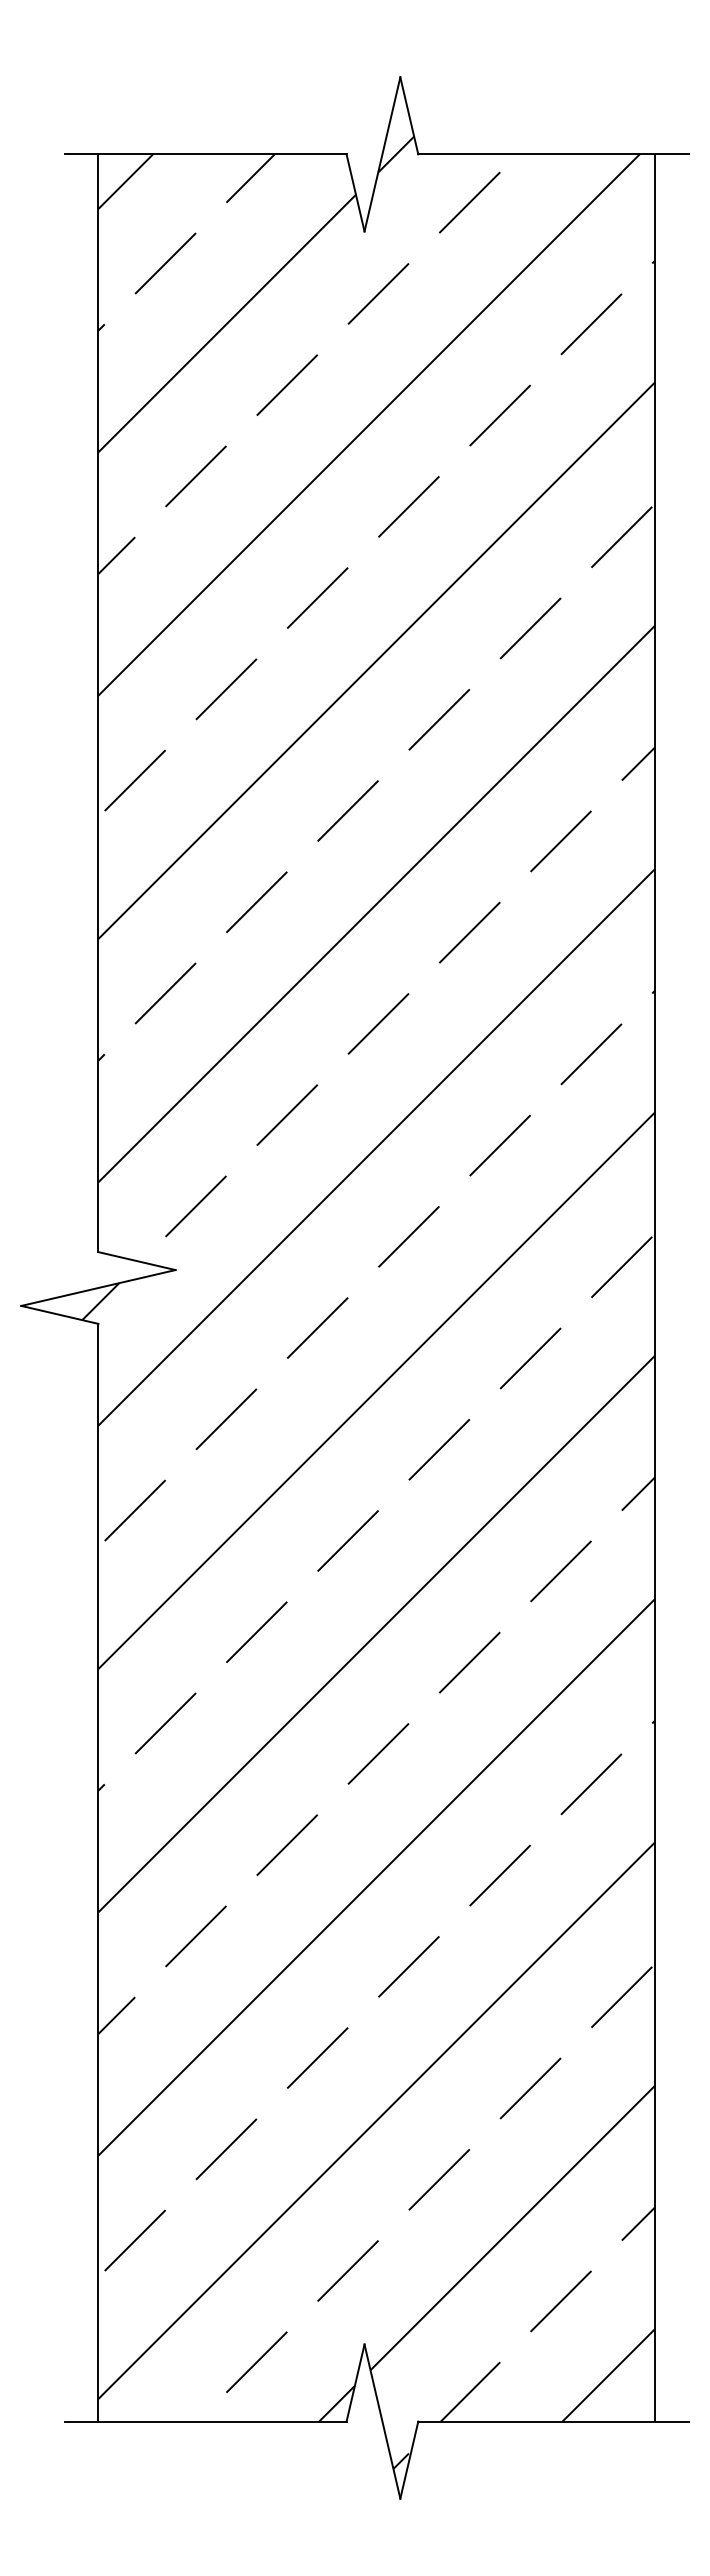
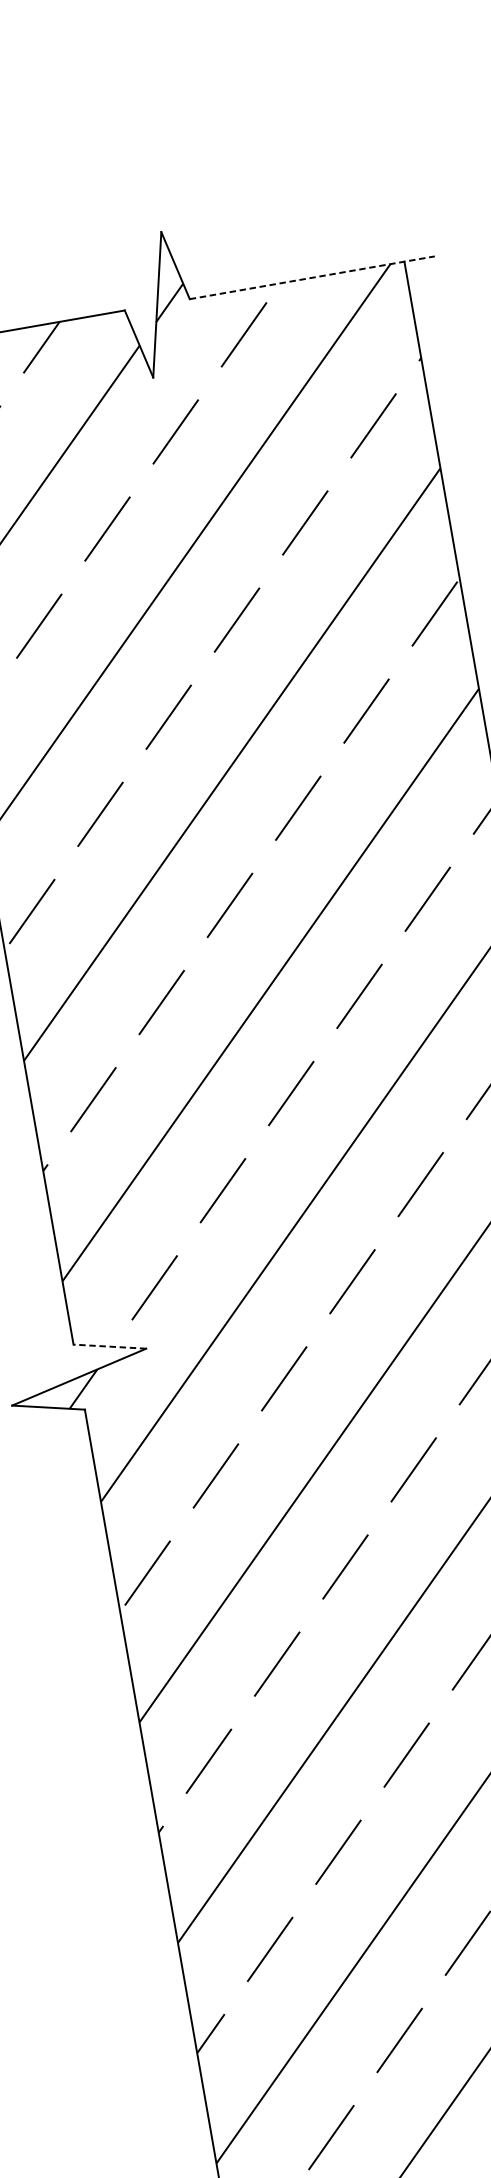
line: (553, 154) -> (312, 277), solid -> dashed
line: (137, 1261) -> (110, 1346), solid -> dashed

